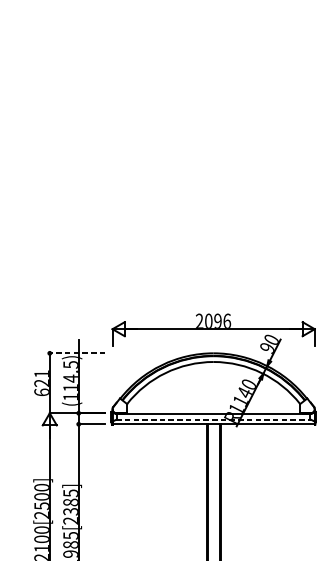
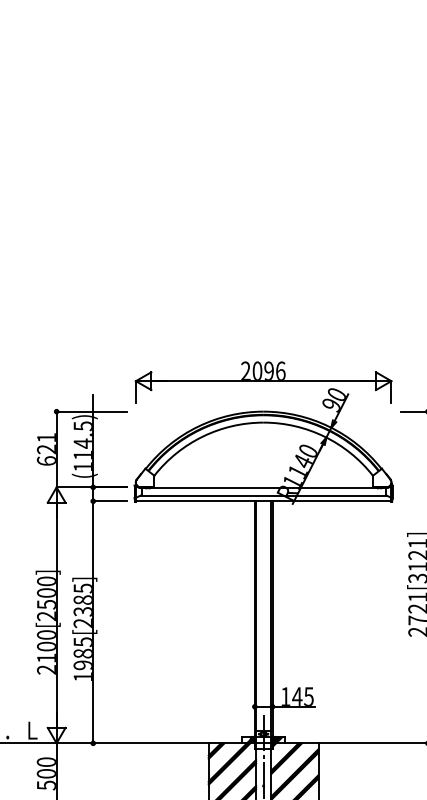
line: (77, 353) -> (91, 411), dashed -> solid
line: (214, 419) -> (264, 495), dashed -> solid

